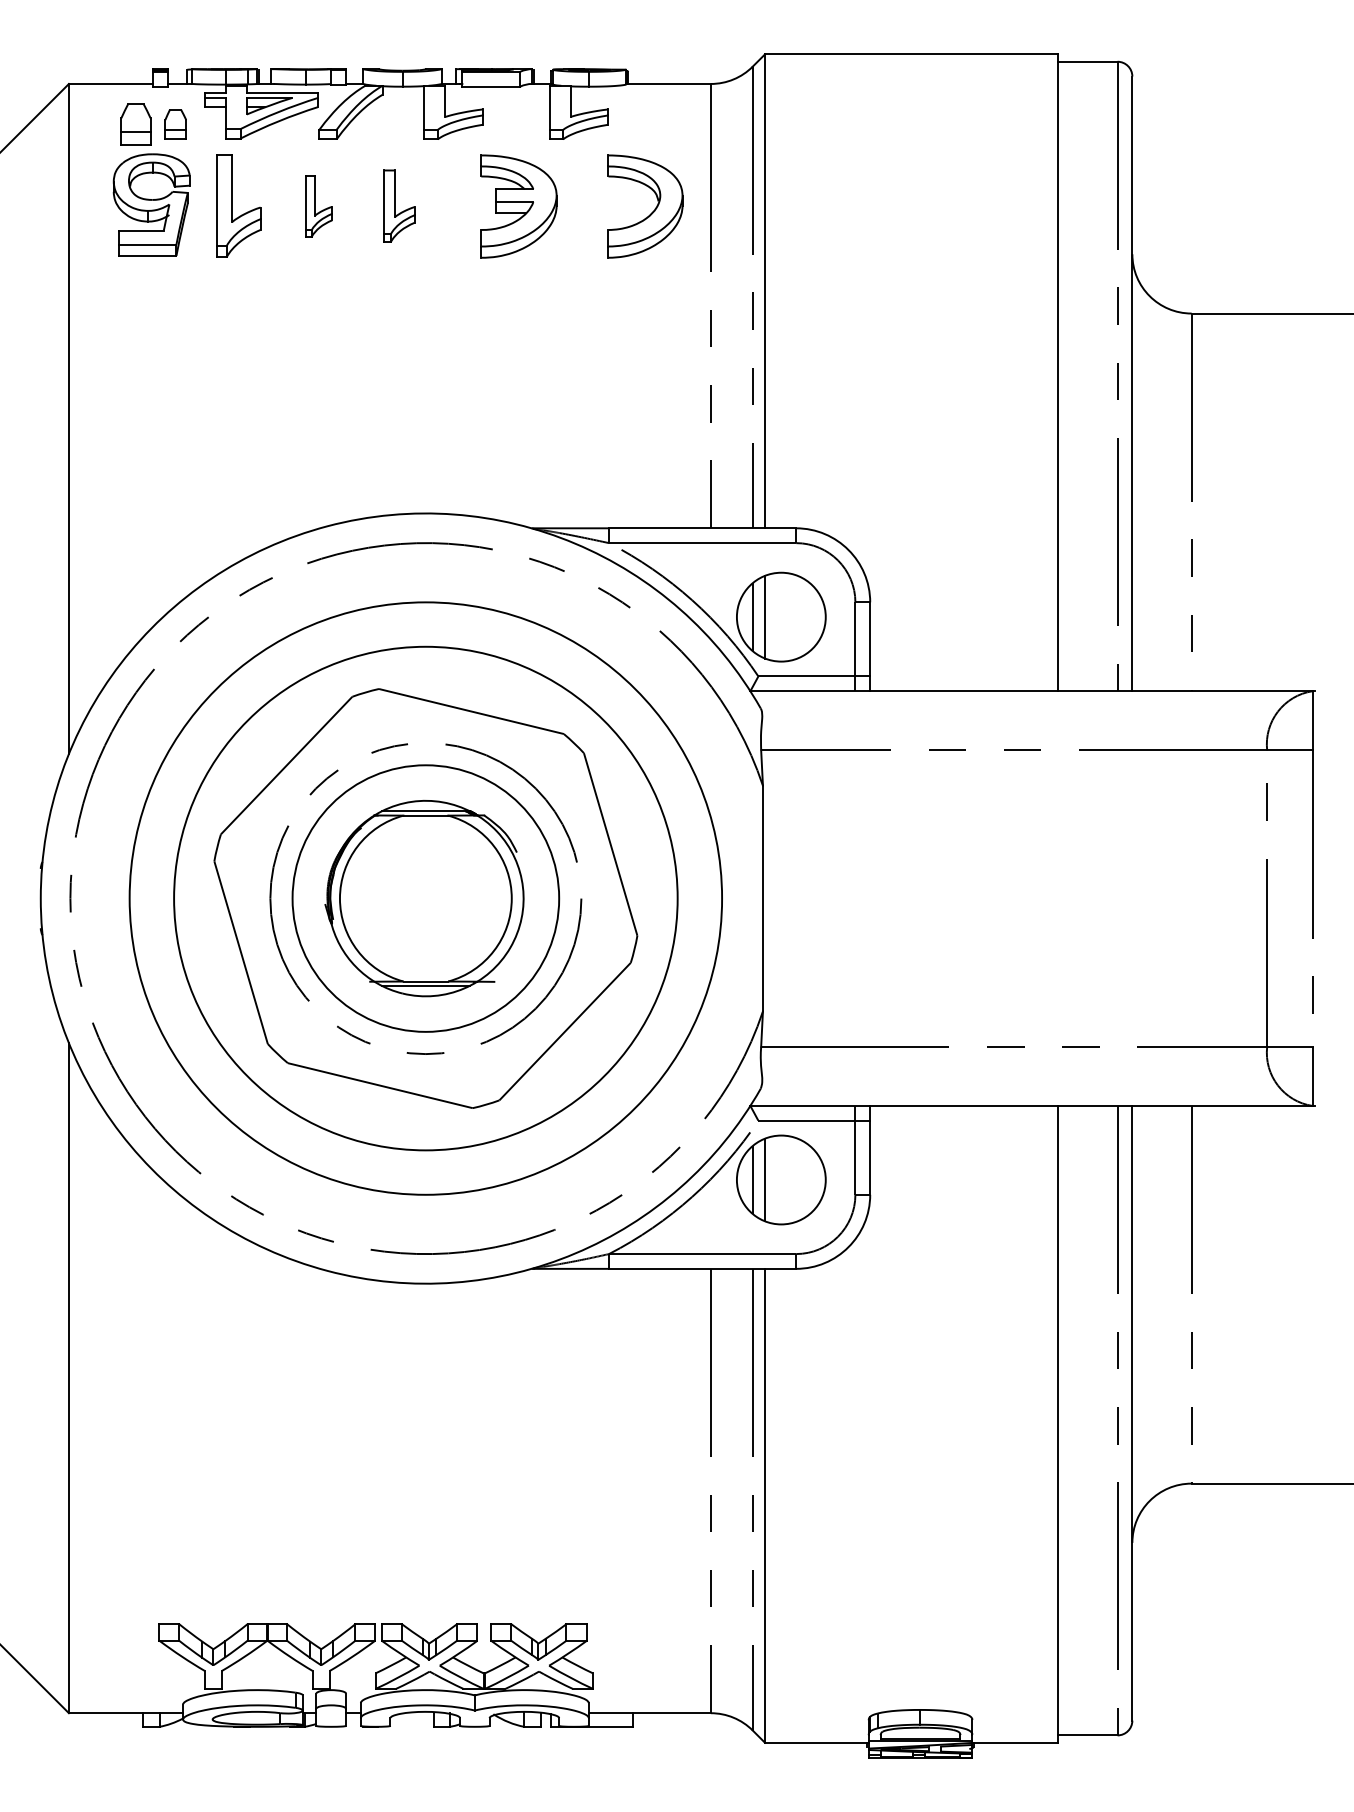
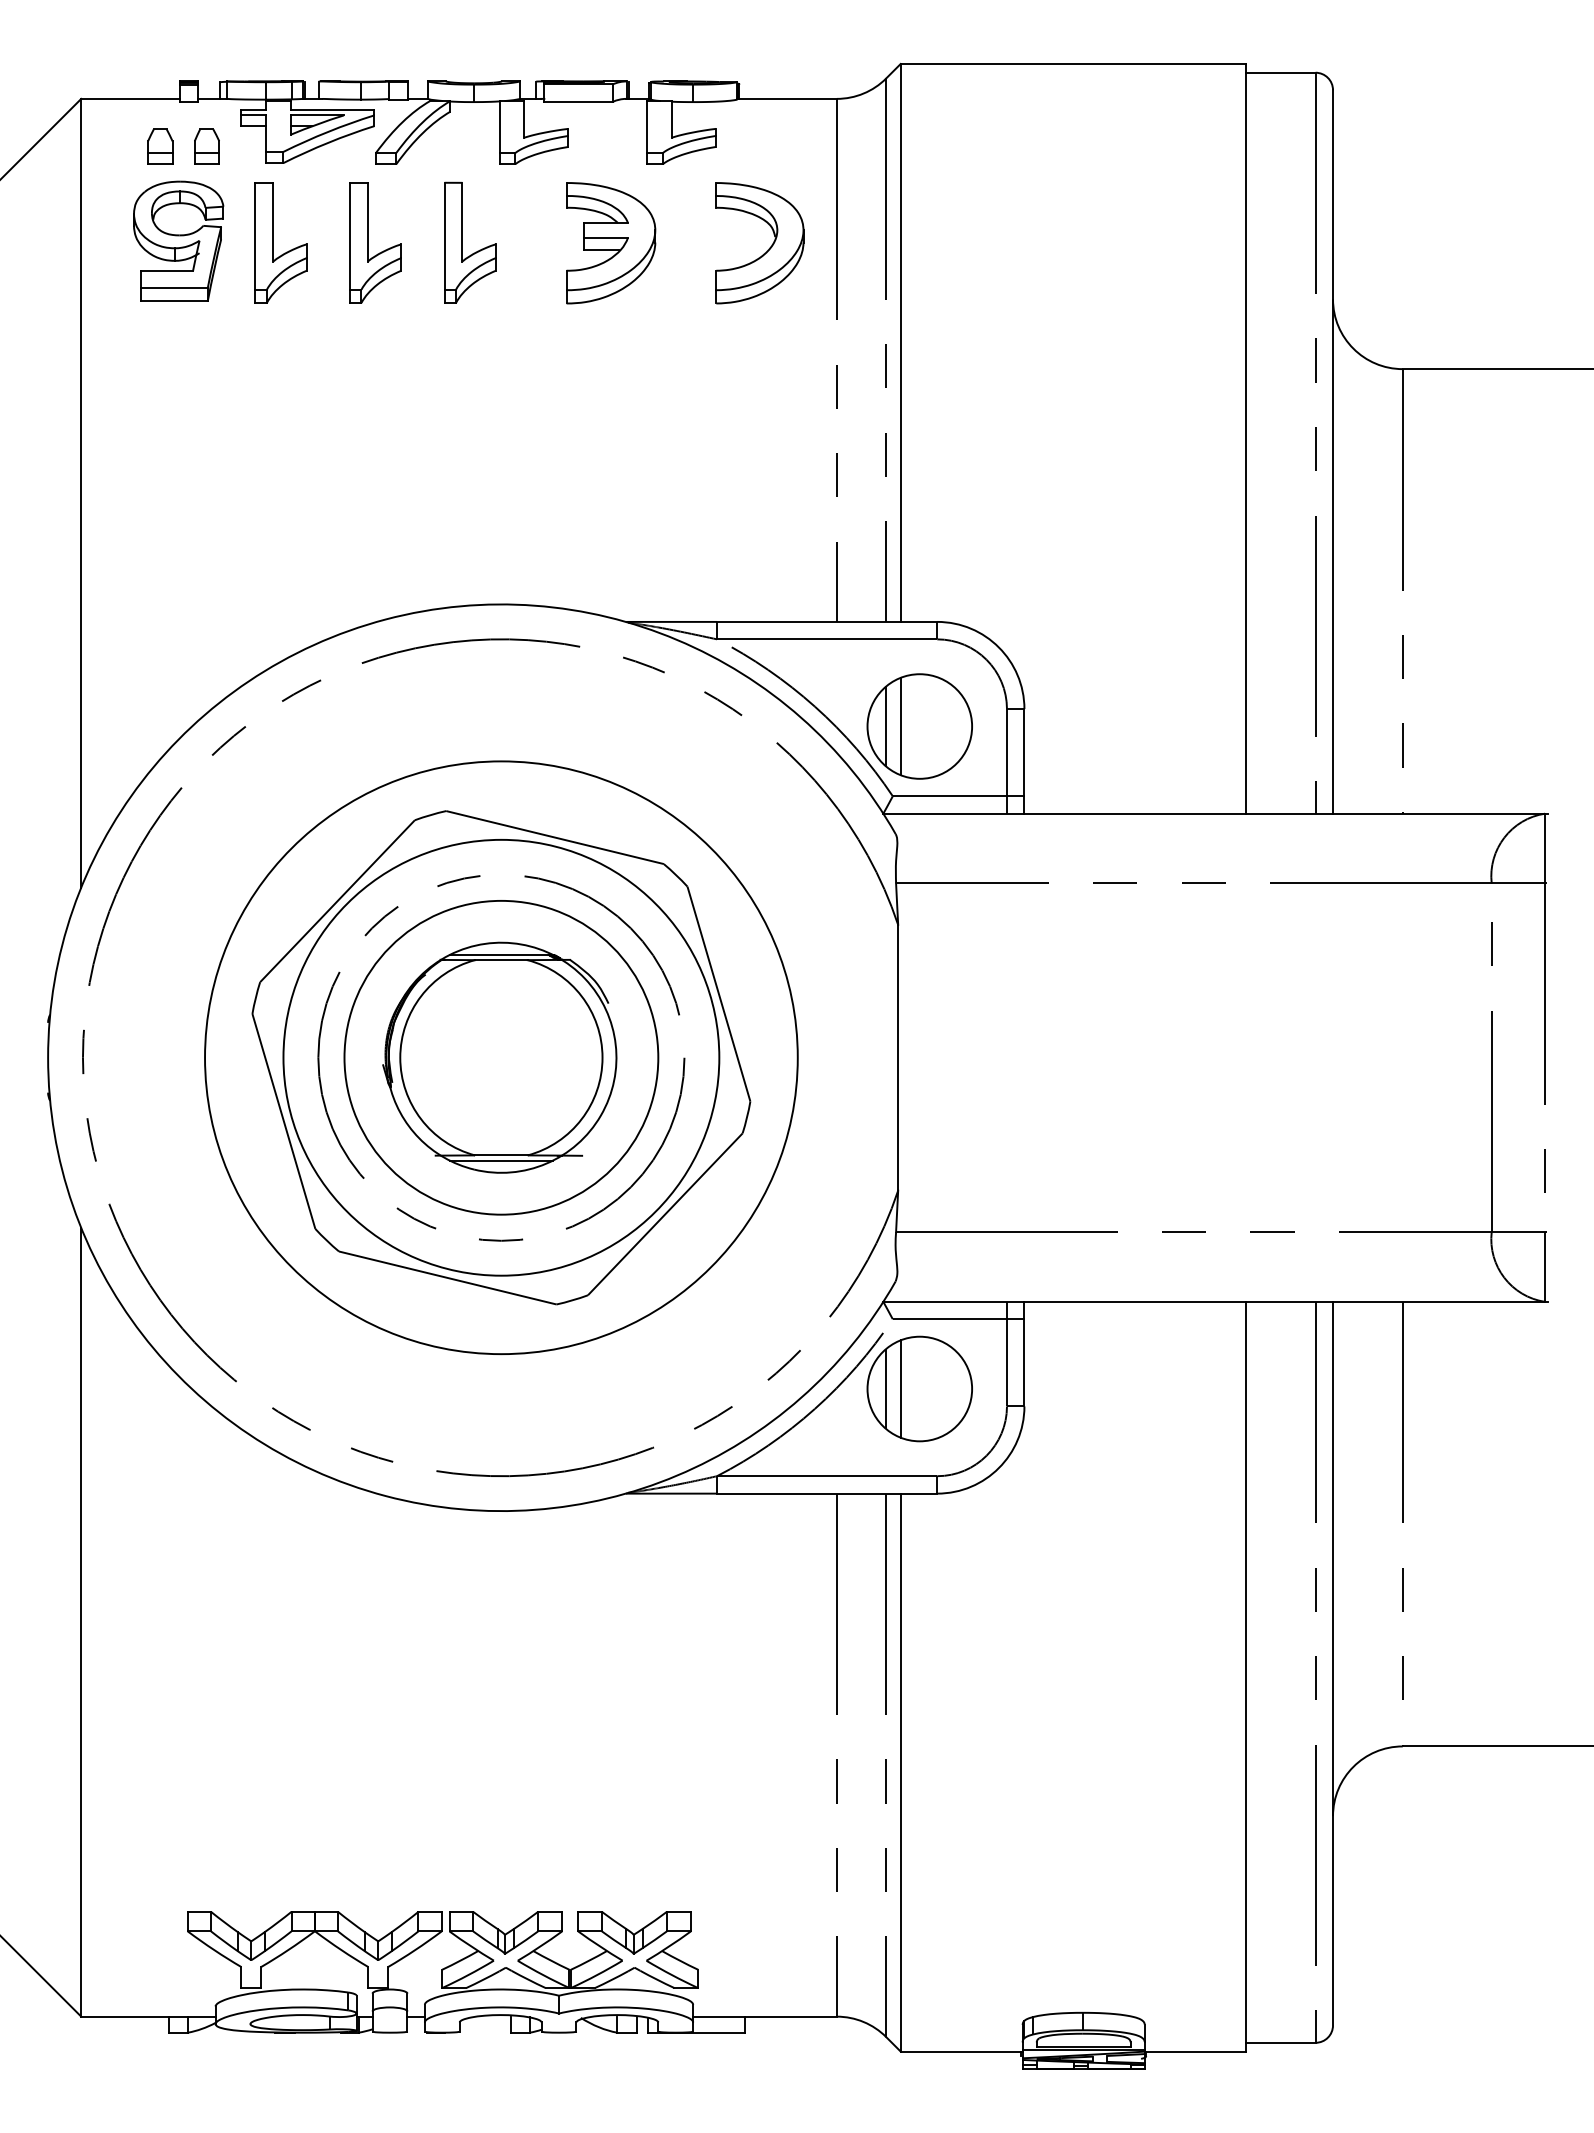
part: (136, 124) -> (160, 146), size x0.71
part: (318, 205) -> (375, 241), size x1.67
part: (399, 205) -> (470, 241), size x1.43
circle: (425, 898) -> (500, 1057), size x0.62

